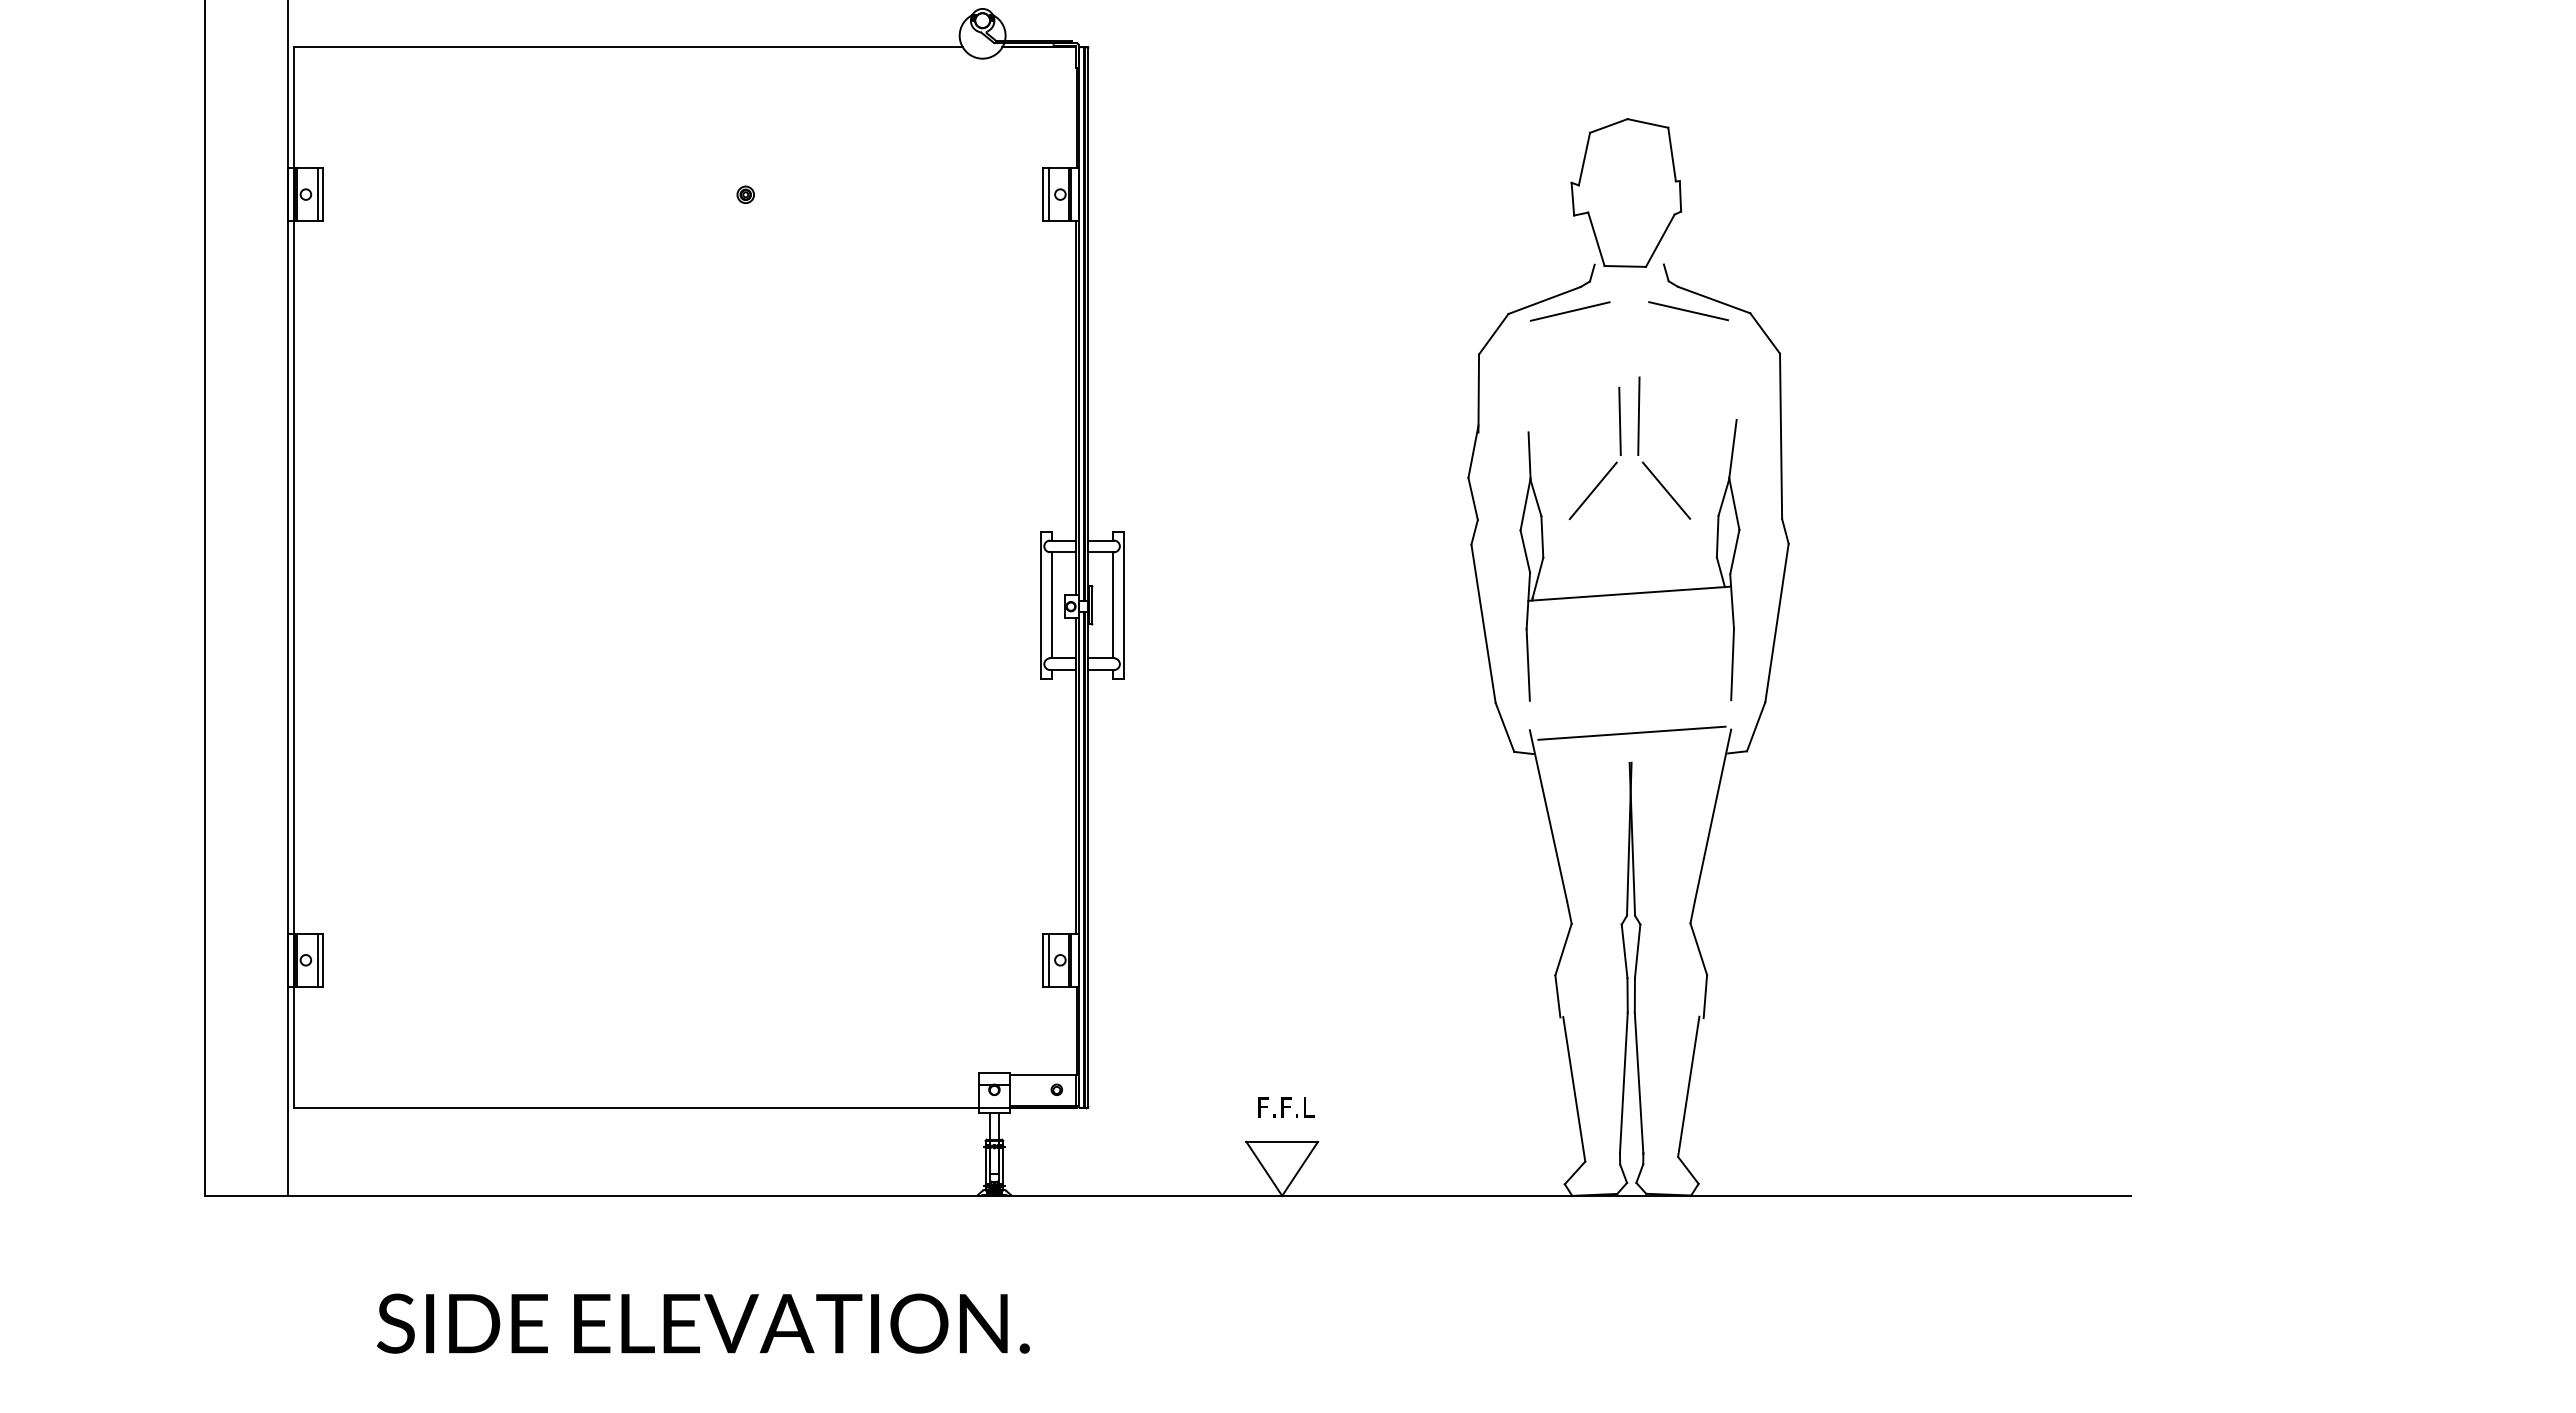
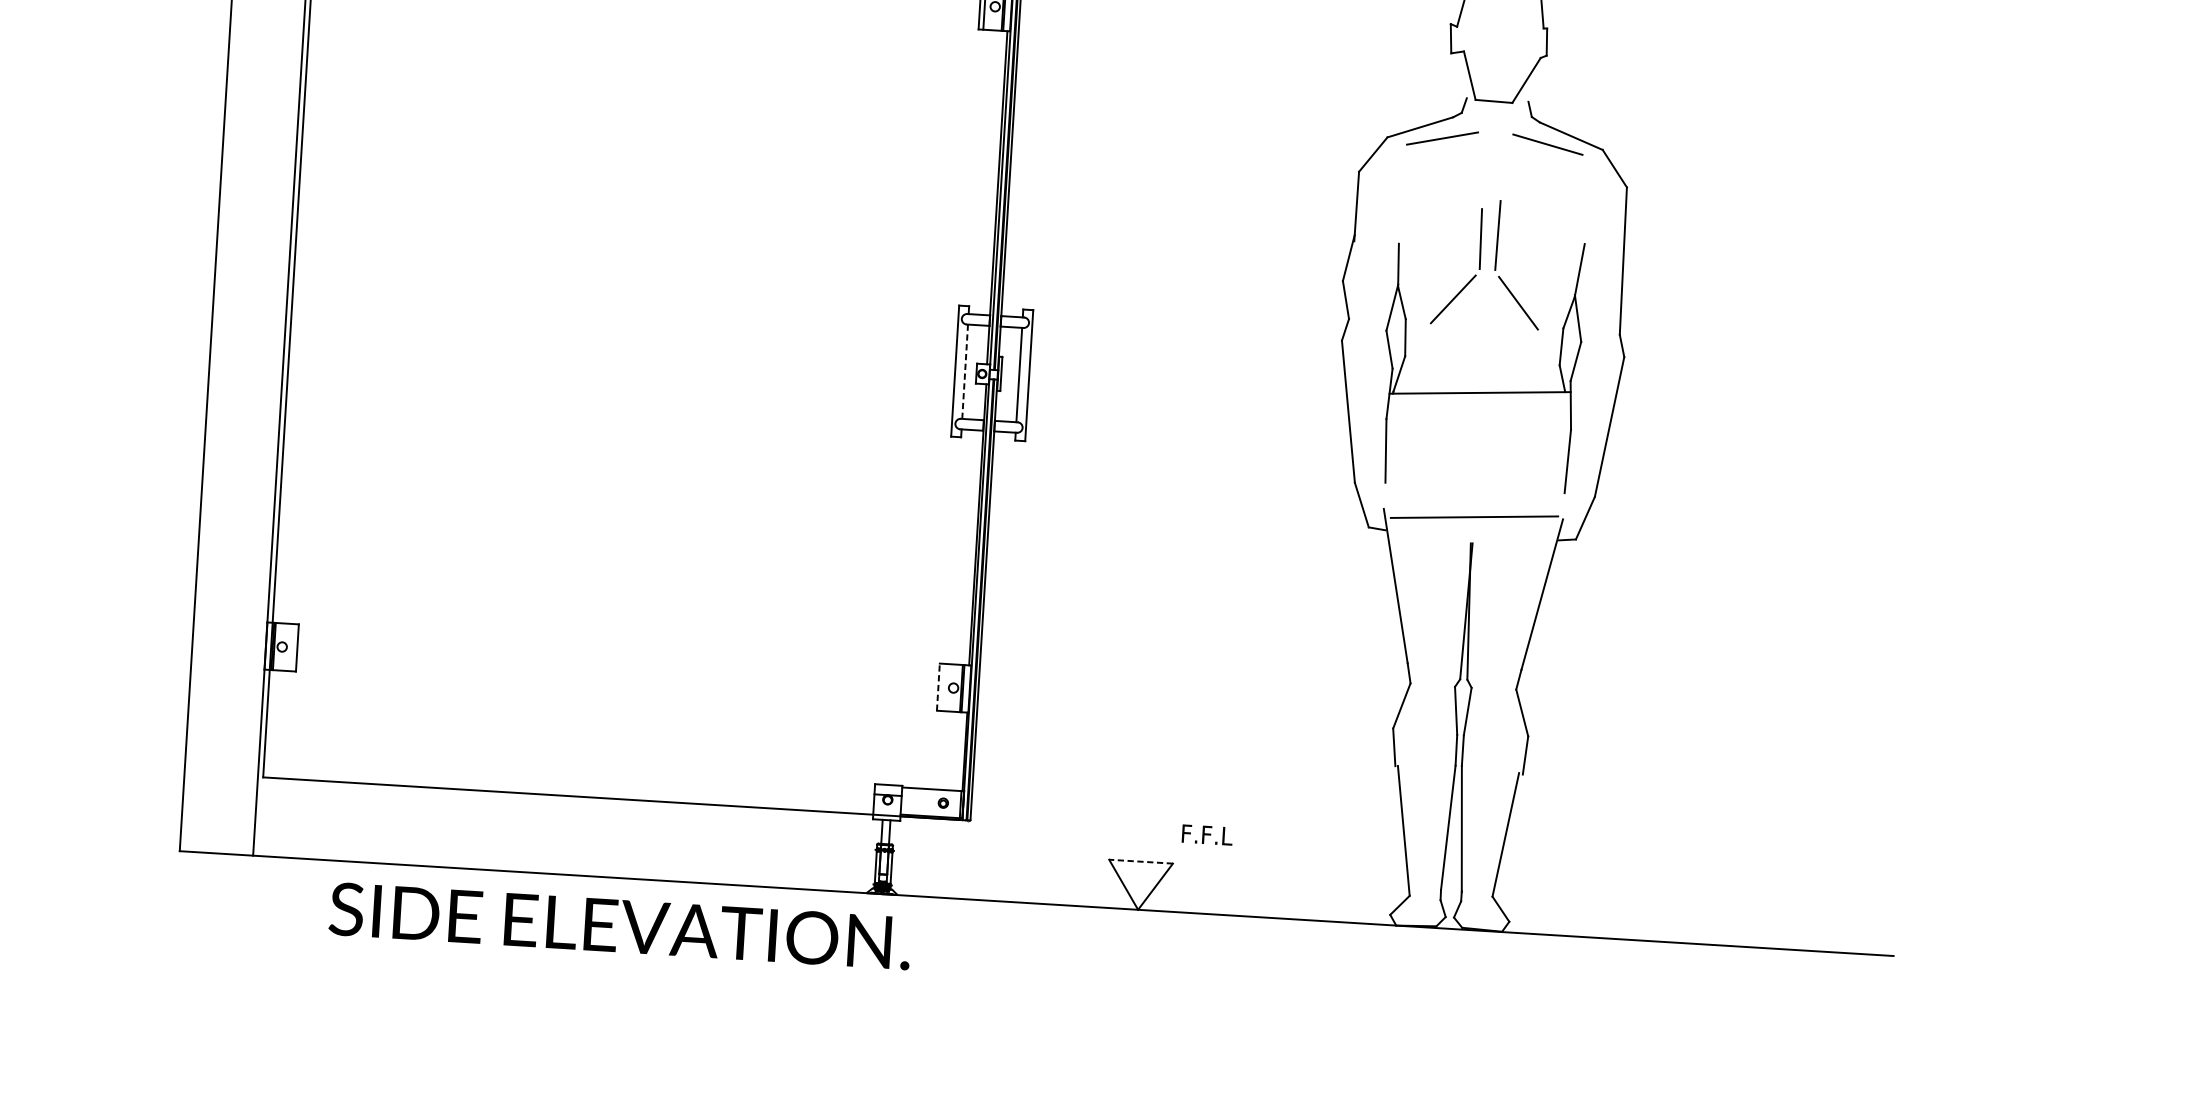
line: (1051, 604) -> (965, 371), solid -> dashed
line: (317, 959) -> (292, 646), removed
line: (1048, 959) -> (943, 686), removed
line: (1043, 960) -> (938, 687), solid -> dashed
text: (1286, 1107) -> (1207, 835), moved
line: (1282, 1141) -> (1141, 861), solid -> dashed
text: (703, 1323) -> (620, 926), moved

